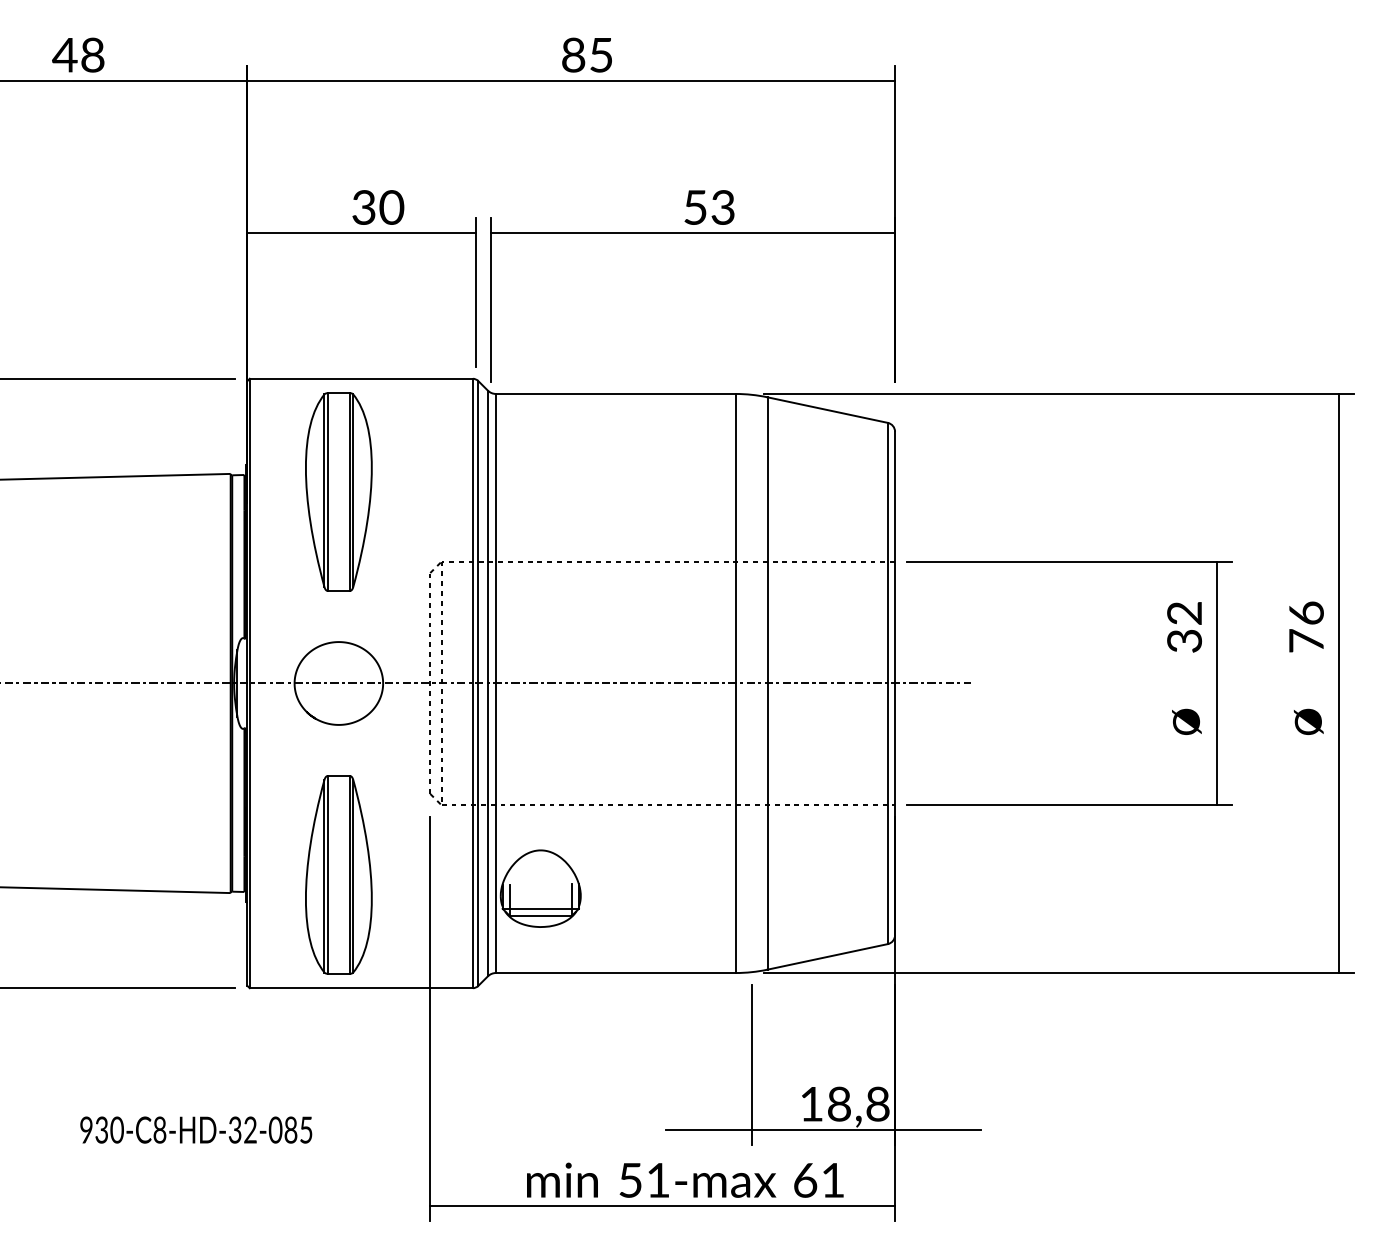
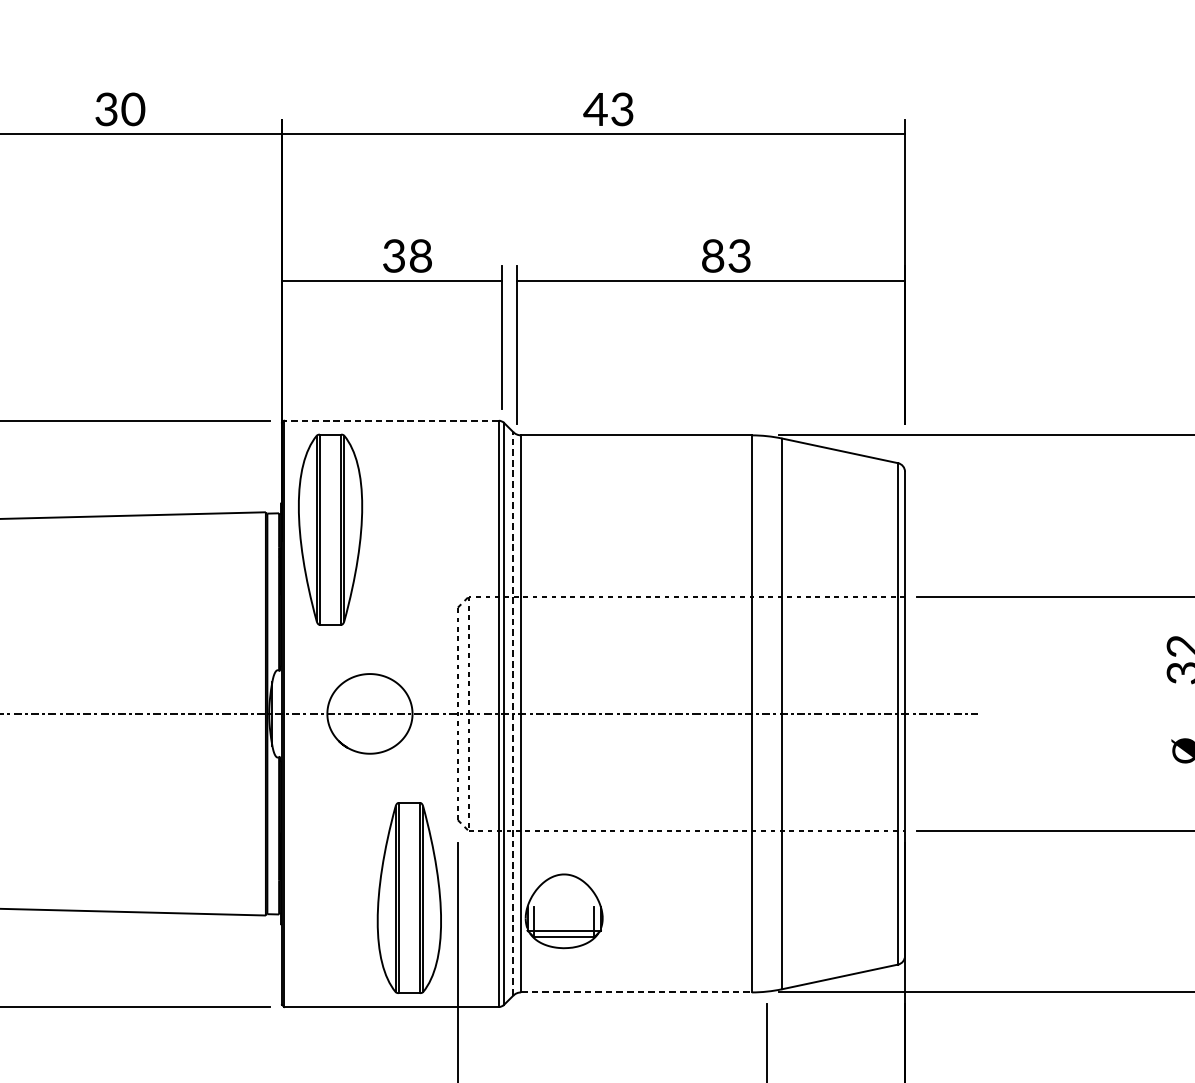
text: (78, 54) -> (119, 108), 48 -> 30
text: (586, 54) -> (608, 108), 85 -> 43
text: (391, 207) -> (420, 255), 30 -> 38
text: (695, 207) -> (713, 255), 53 -> 83
line: (361, 378) -> (391, 420), solid -> dashed
part: (338, 491) -> (330, 529), moved
line: (487, 683) -> (512, 713), solid -> dashed
part: (338, 874) -> (409, 897), moved
line: (615, 973) -> (636, 992), solid -> dashed

